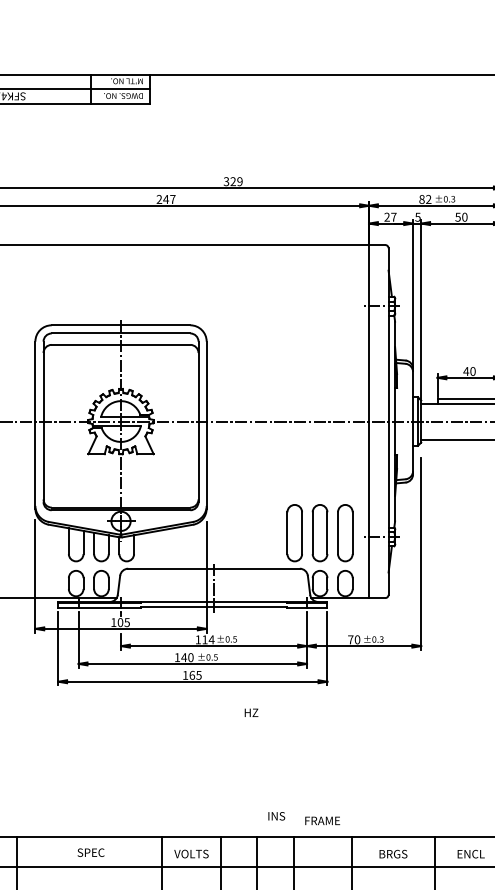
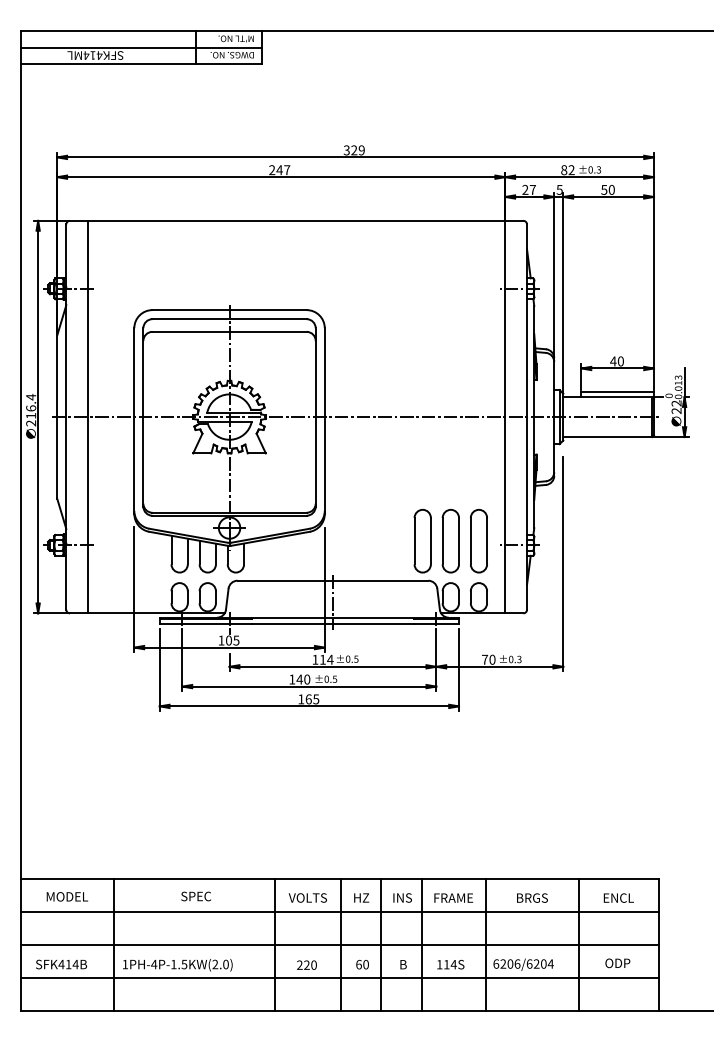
text: (251, 712) -> (361, 897), moved
text: (276, 815) -> (402, 897), moved
text: (322, 820) -> (453, 897), moved

